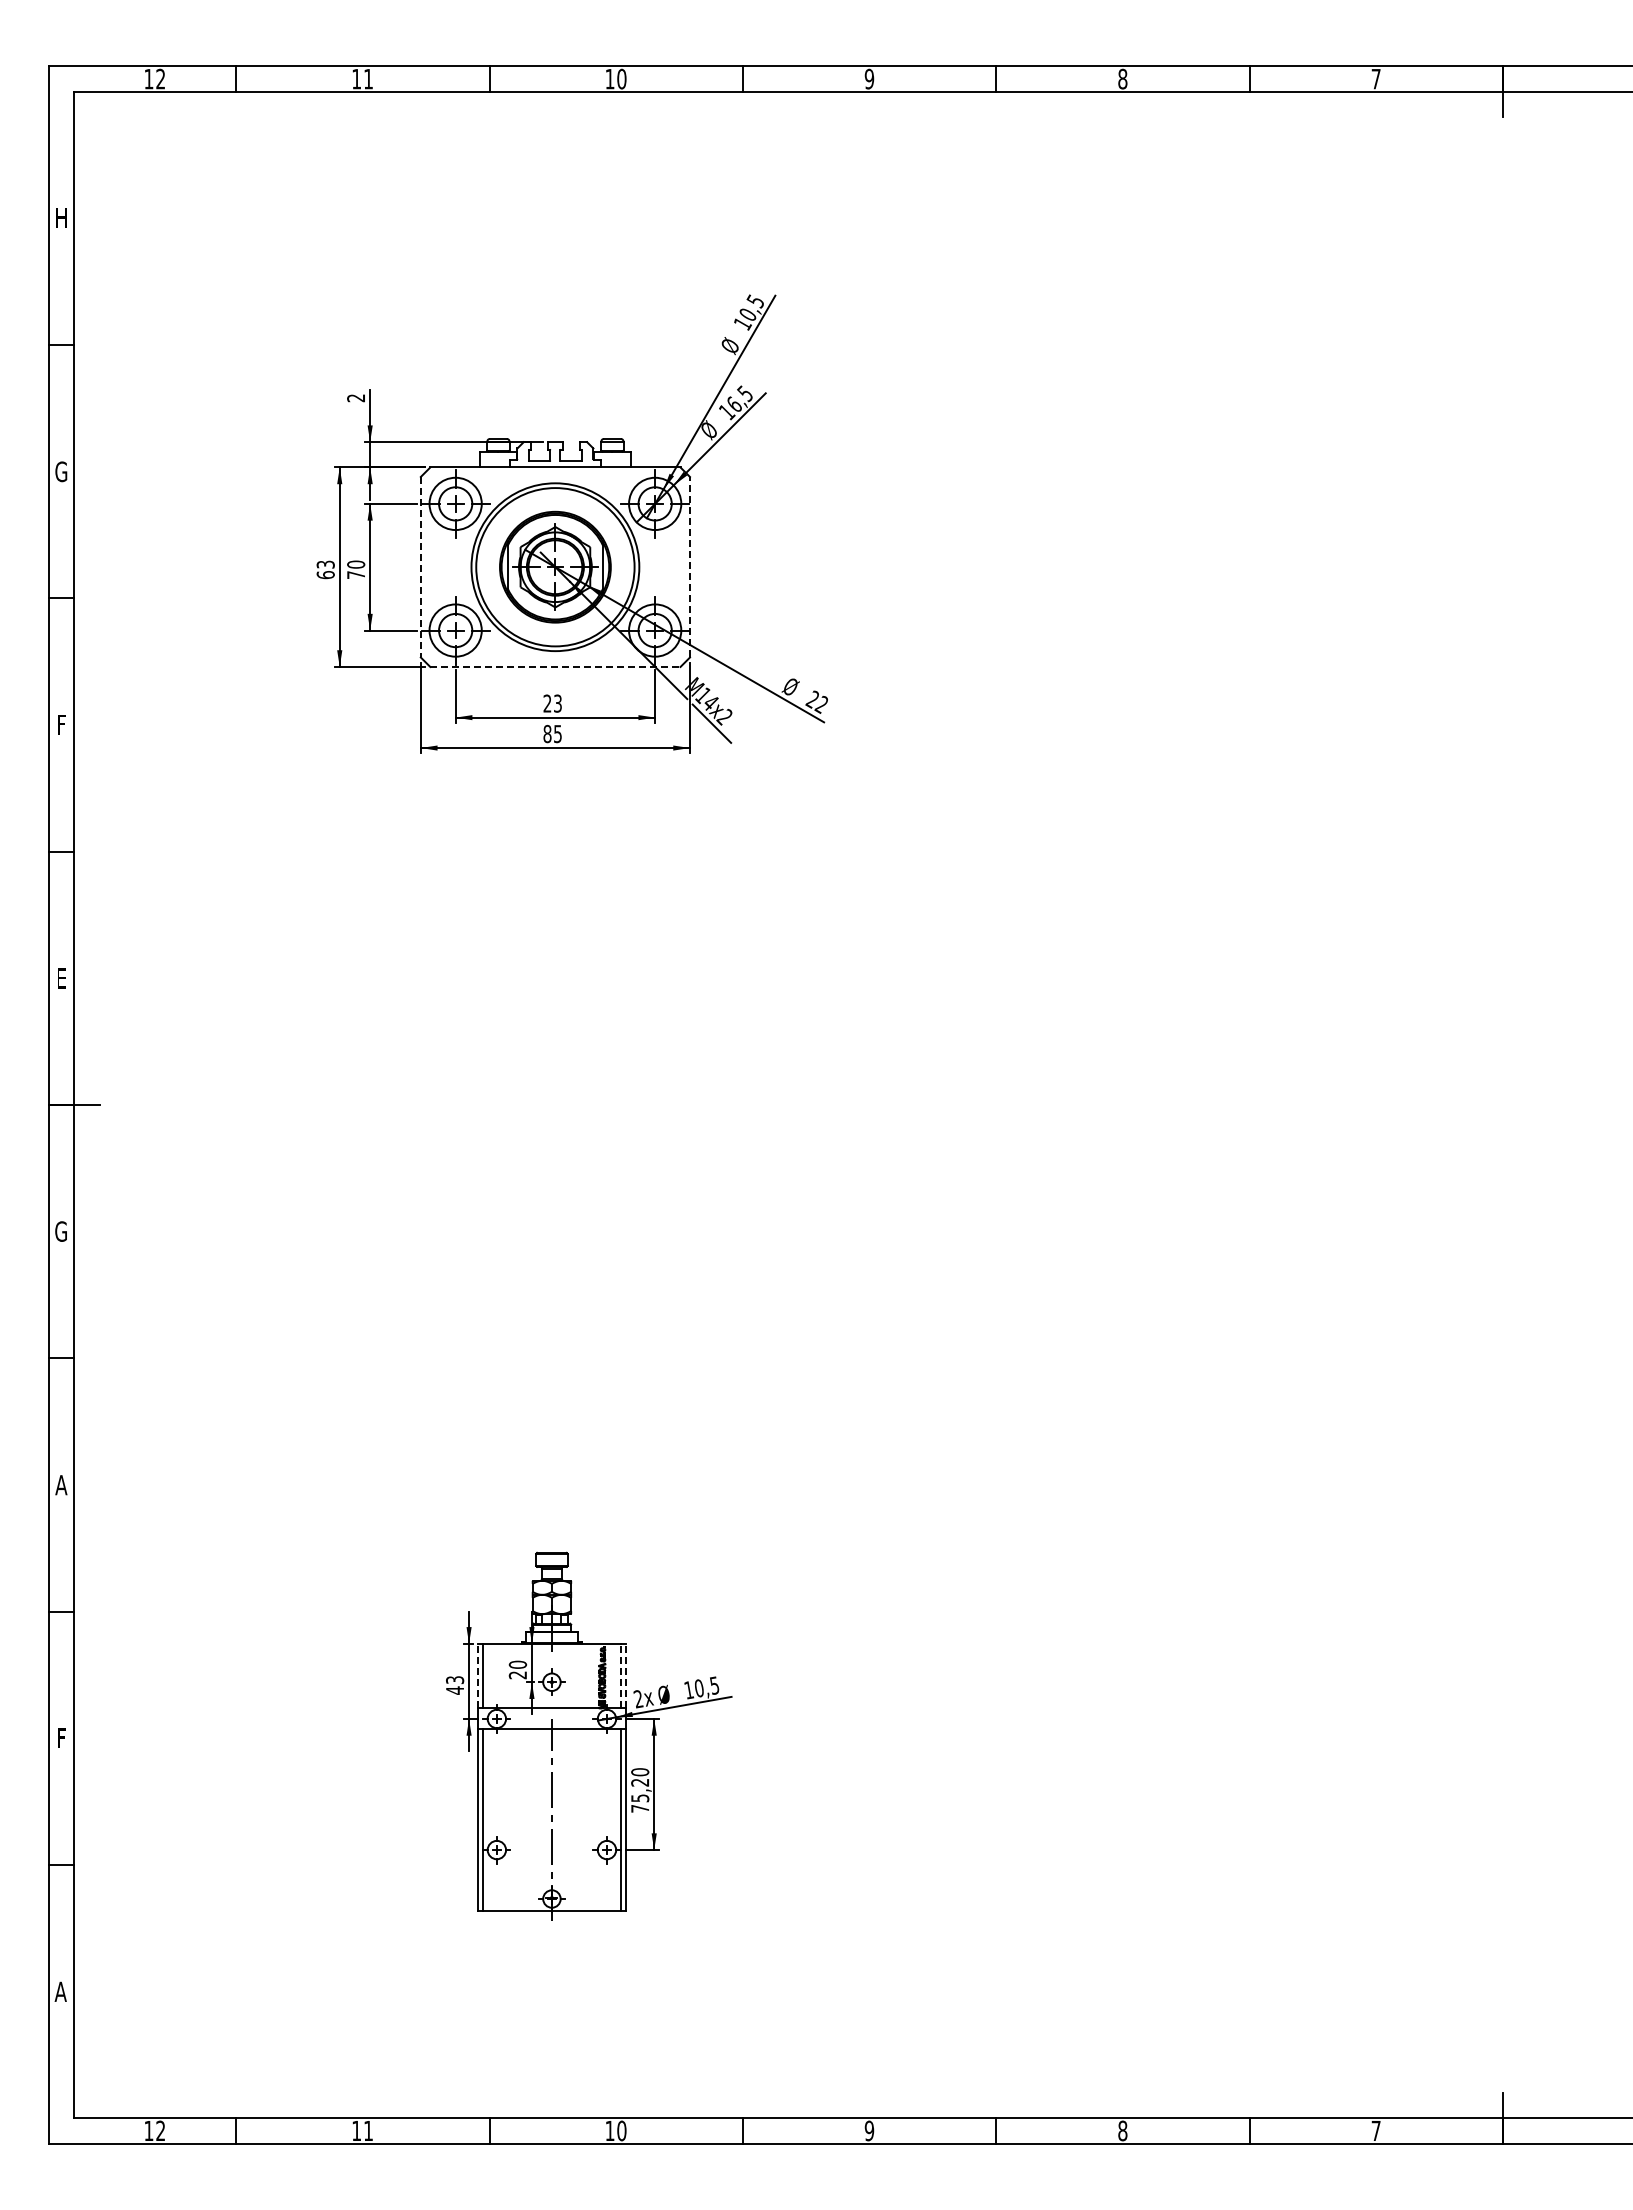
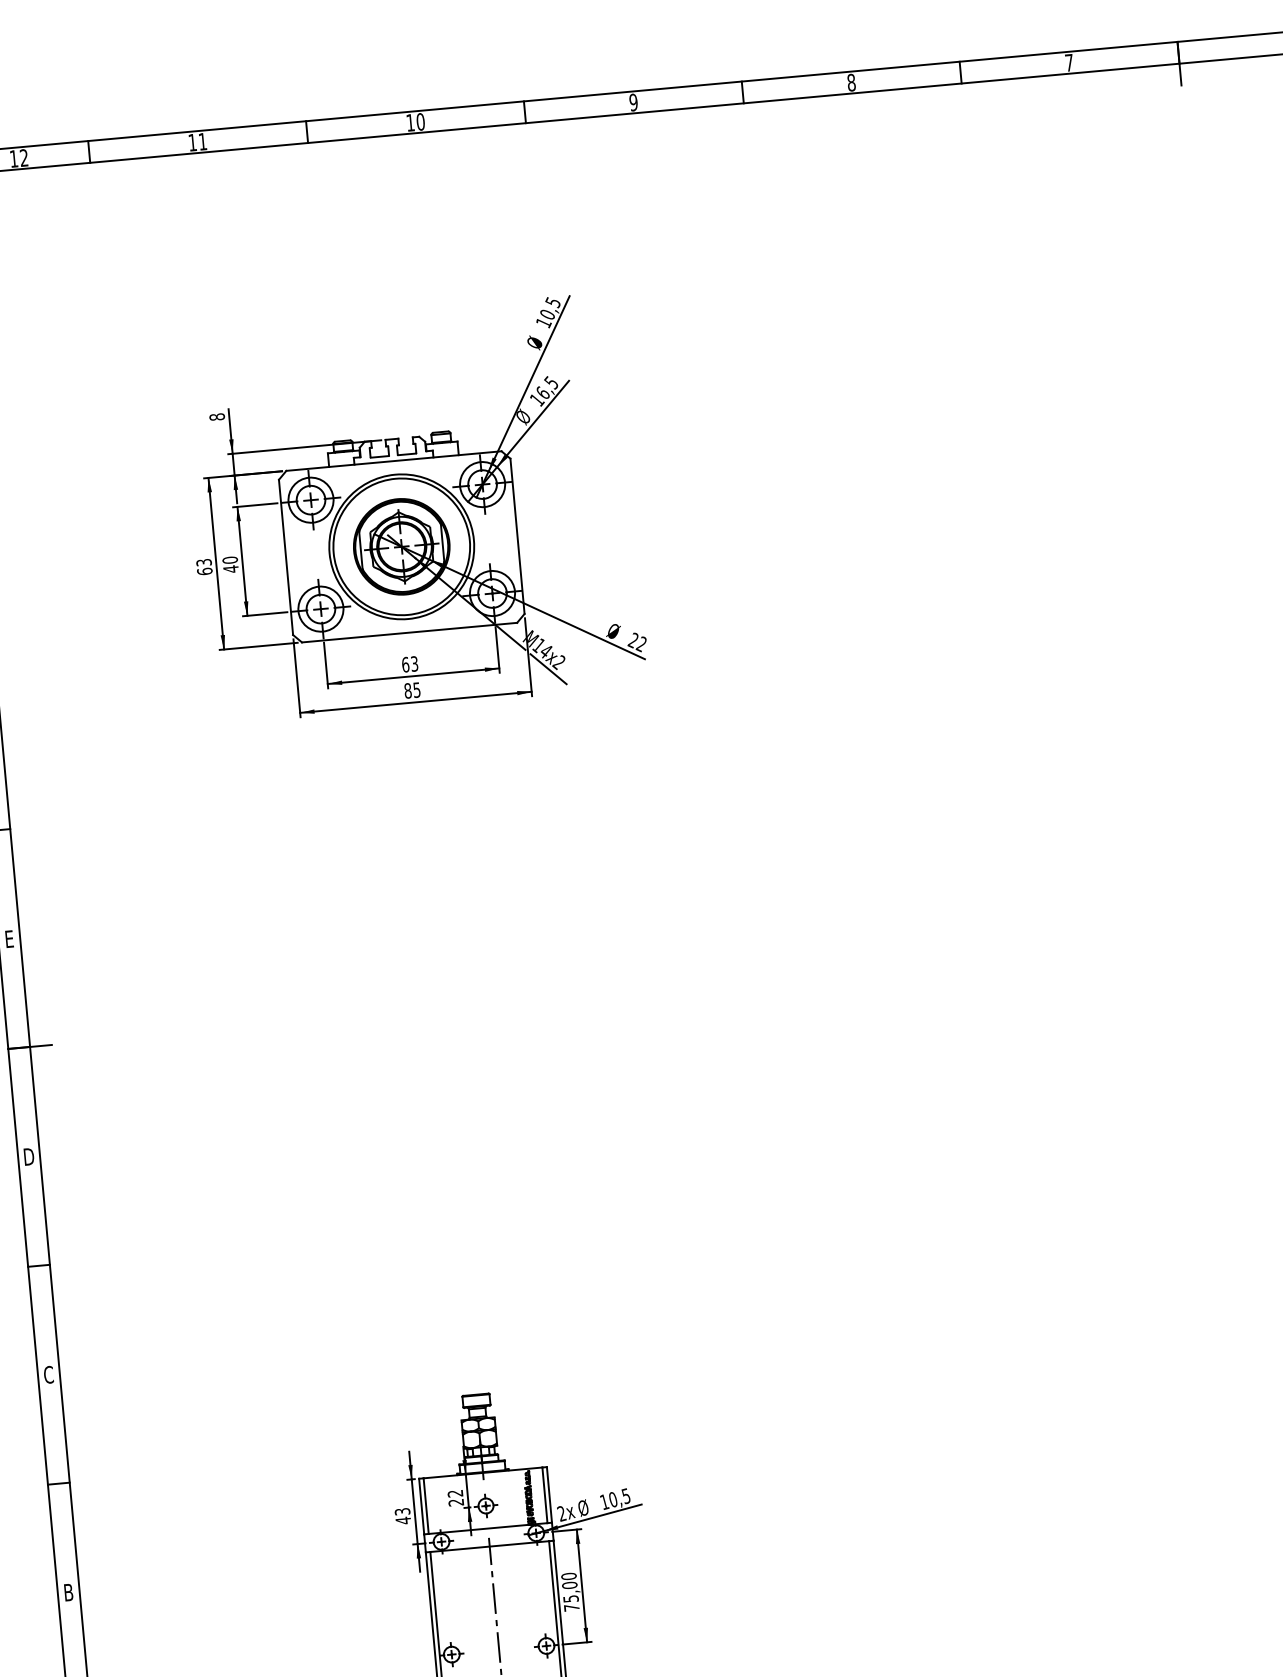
text: (356, 398) -> (217, 417), 2 -> 8
line: (690, 566) -> (517, 535), dashed -> solid
line: (420, 567) -> (285, 557), dashed -> solid
text: (355, 574) -> (230, 568), 70 -> 40
line: (555, 666) -> (409, 632), dashed -> solid
text: (547, 703) -> (405, 664), 23 -> 63
text: (61, 1231) -> (29, 1156), G -> D
text: (61, 1484) -> (48, 1374), A -> C
text: (518, 1664) -> (455, 1493), 20 -> 22
line: (477, 1675) -> (421, 1506), dashed -> solid
line: (620, 1675) -> (544, 1494), dashed -> solid
line: (626, 1675) -> (549, 1494), dashed -> solid
text: (61, 1738) -> (68, 1592), F -> B
text: (640, 1782) -> (570, 1585), 75,20 -> 75,00

